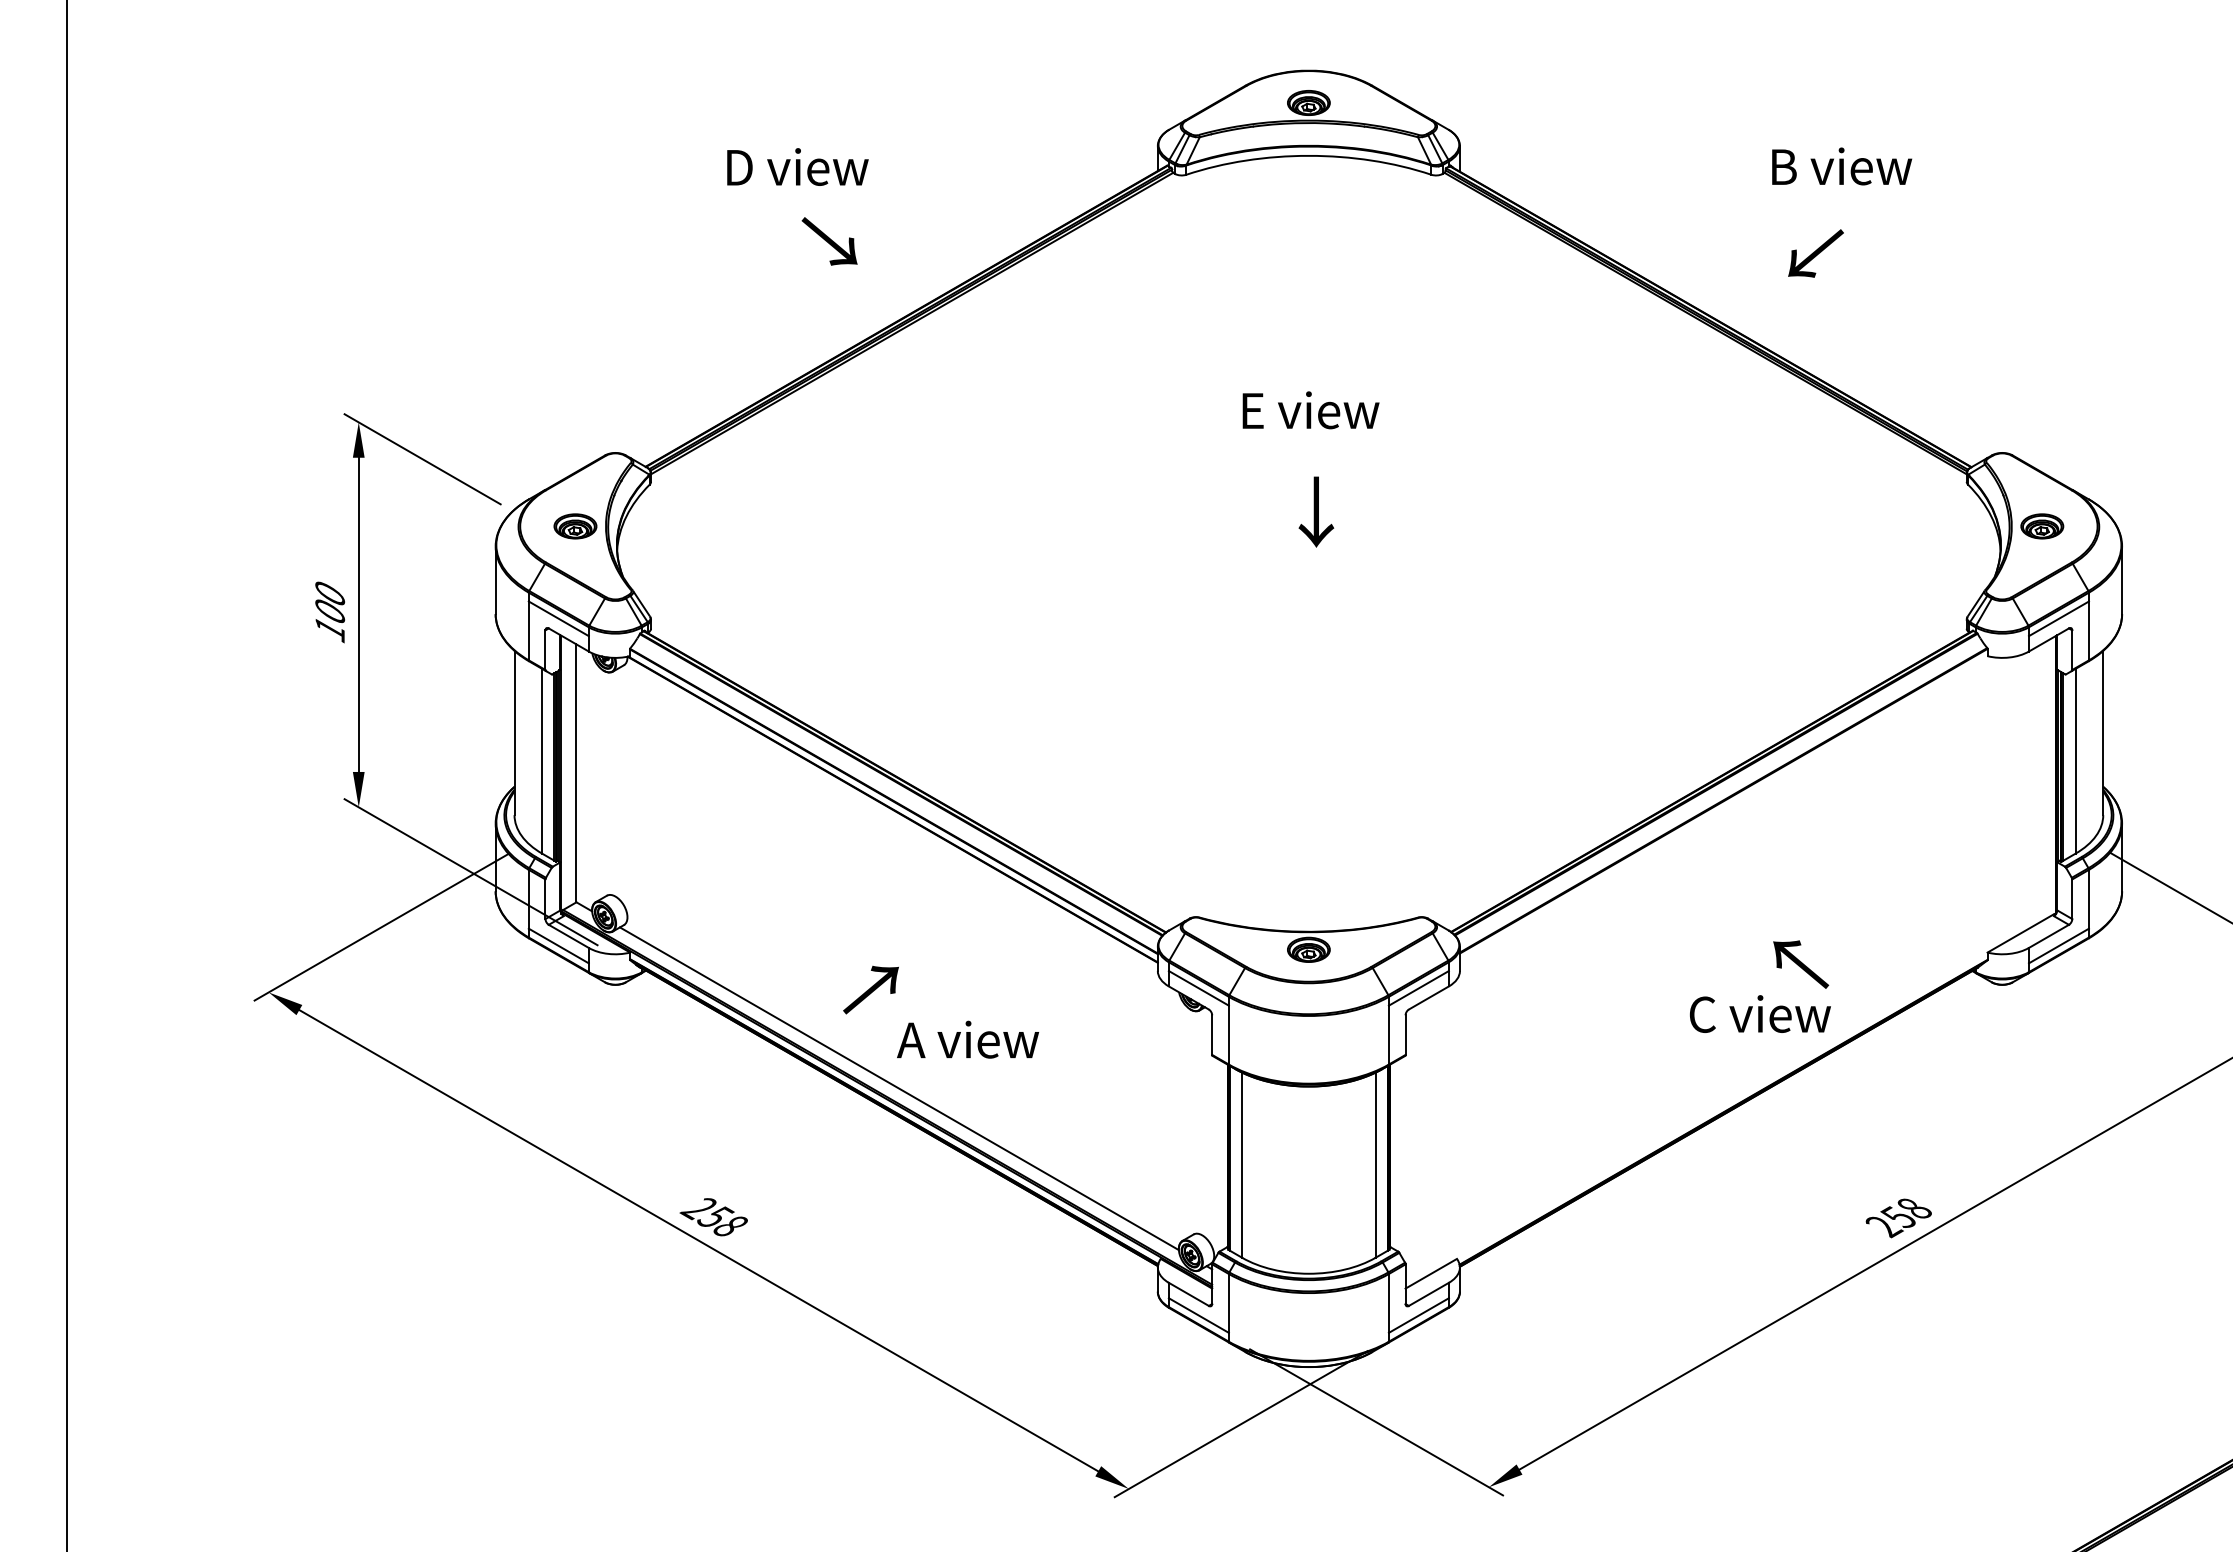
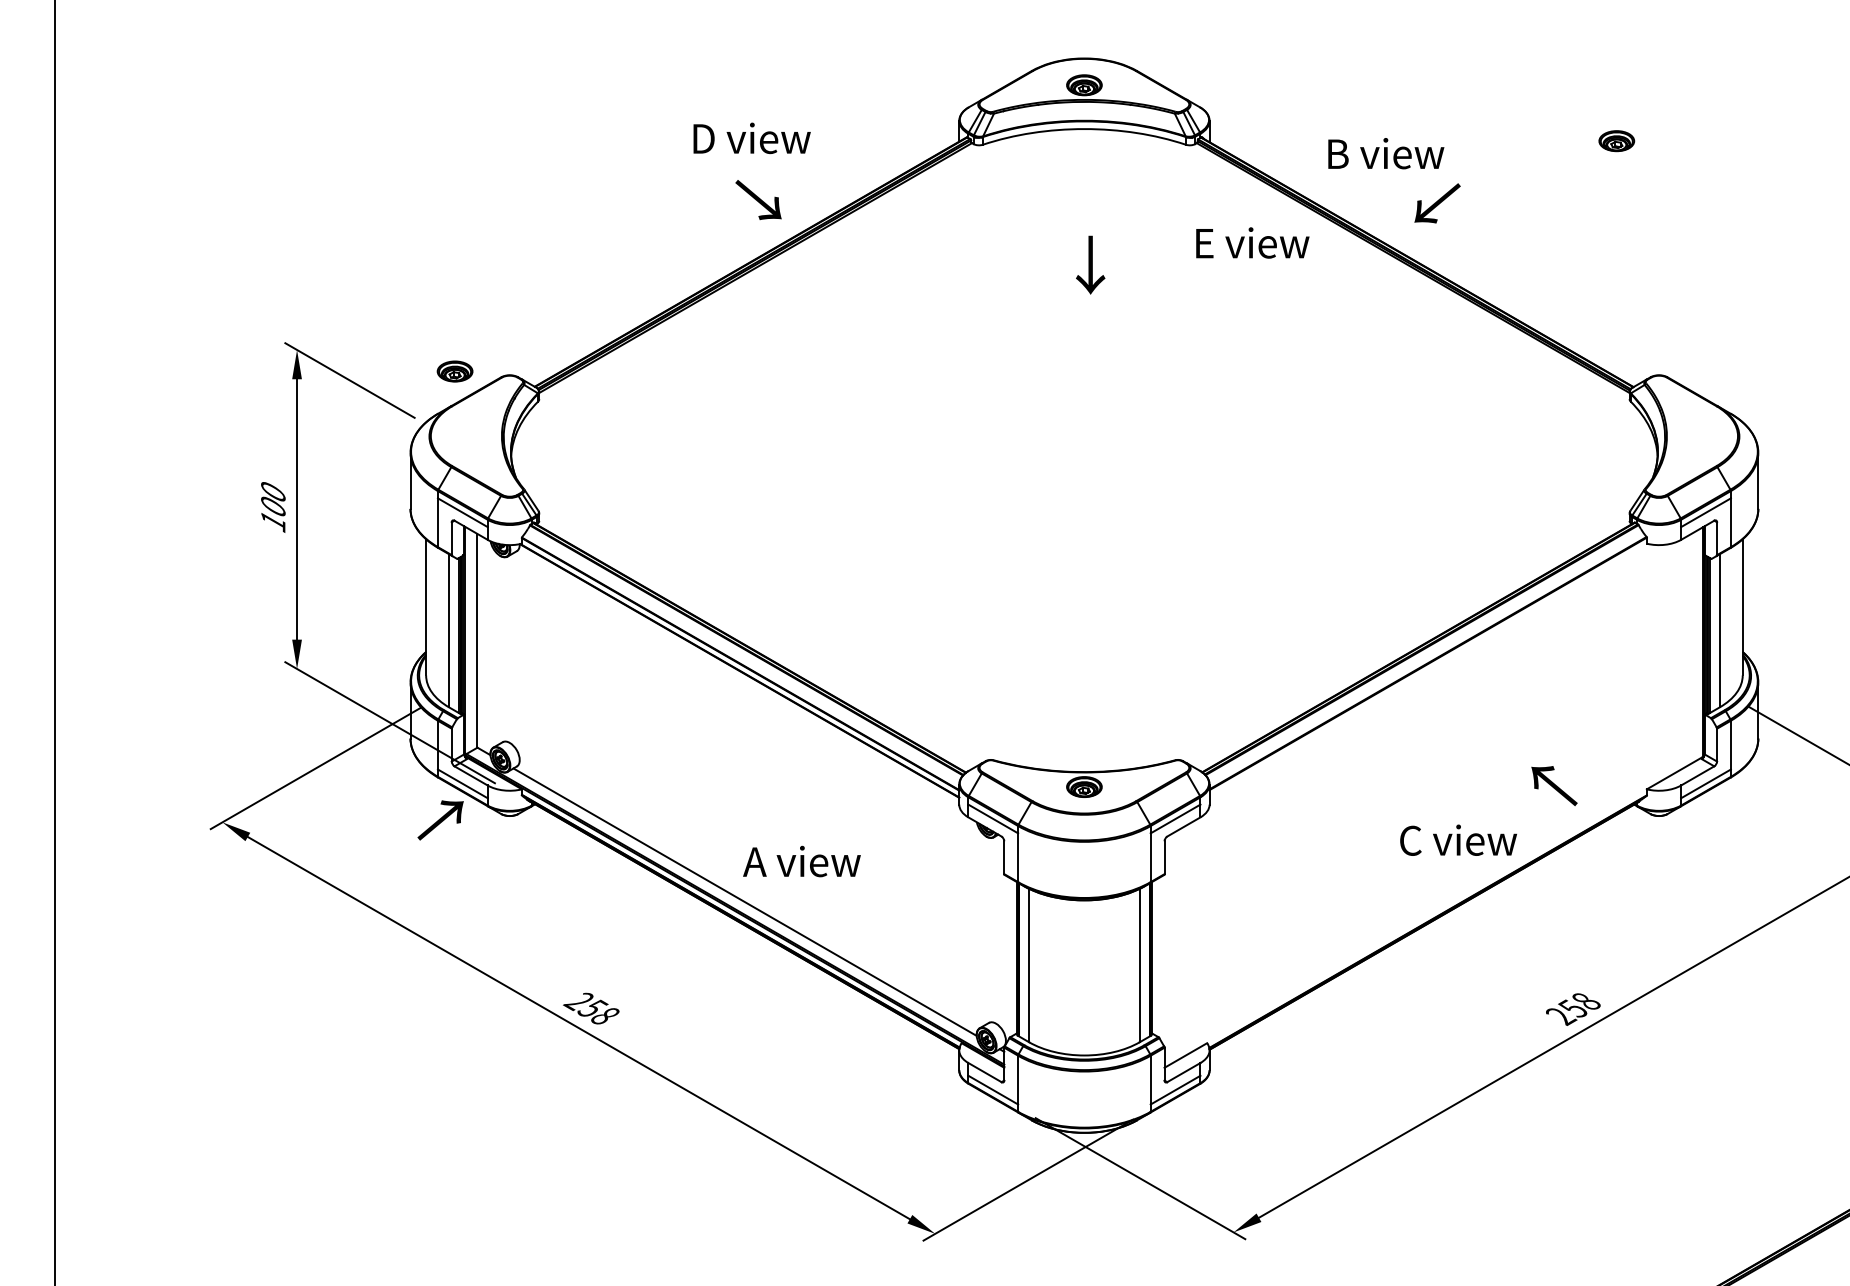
text: (797, 166) -> (751, 137), moved
text: (1842, 166) -> (1386, 153), moved
text: (829, 241) -> (758, 200), moved
text: (1815, 253) -> (1437, 203), moved
text: (1310, 410) -> (1252, 243), moved
text: (1316, 511) -> (1090, 264), moved
part: (575, 526) -> (455, 371), moved
part: (2042, 526) -> (1616, 141), moved
text: (1801, 964) -> (1554, 785), moved
text: (870, 989) -> (440, 819), moved

